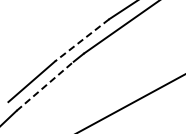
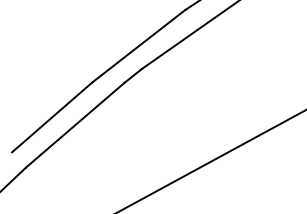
line: (81, 40) -> (137, 46), dashed -> solid
line: (45, 86) -> (75, 125), dashed -> solid

